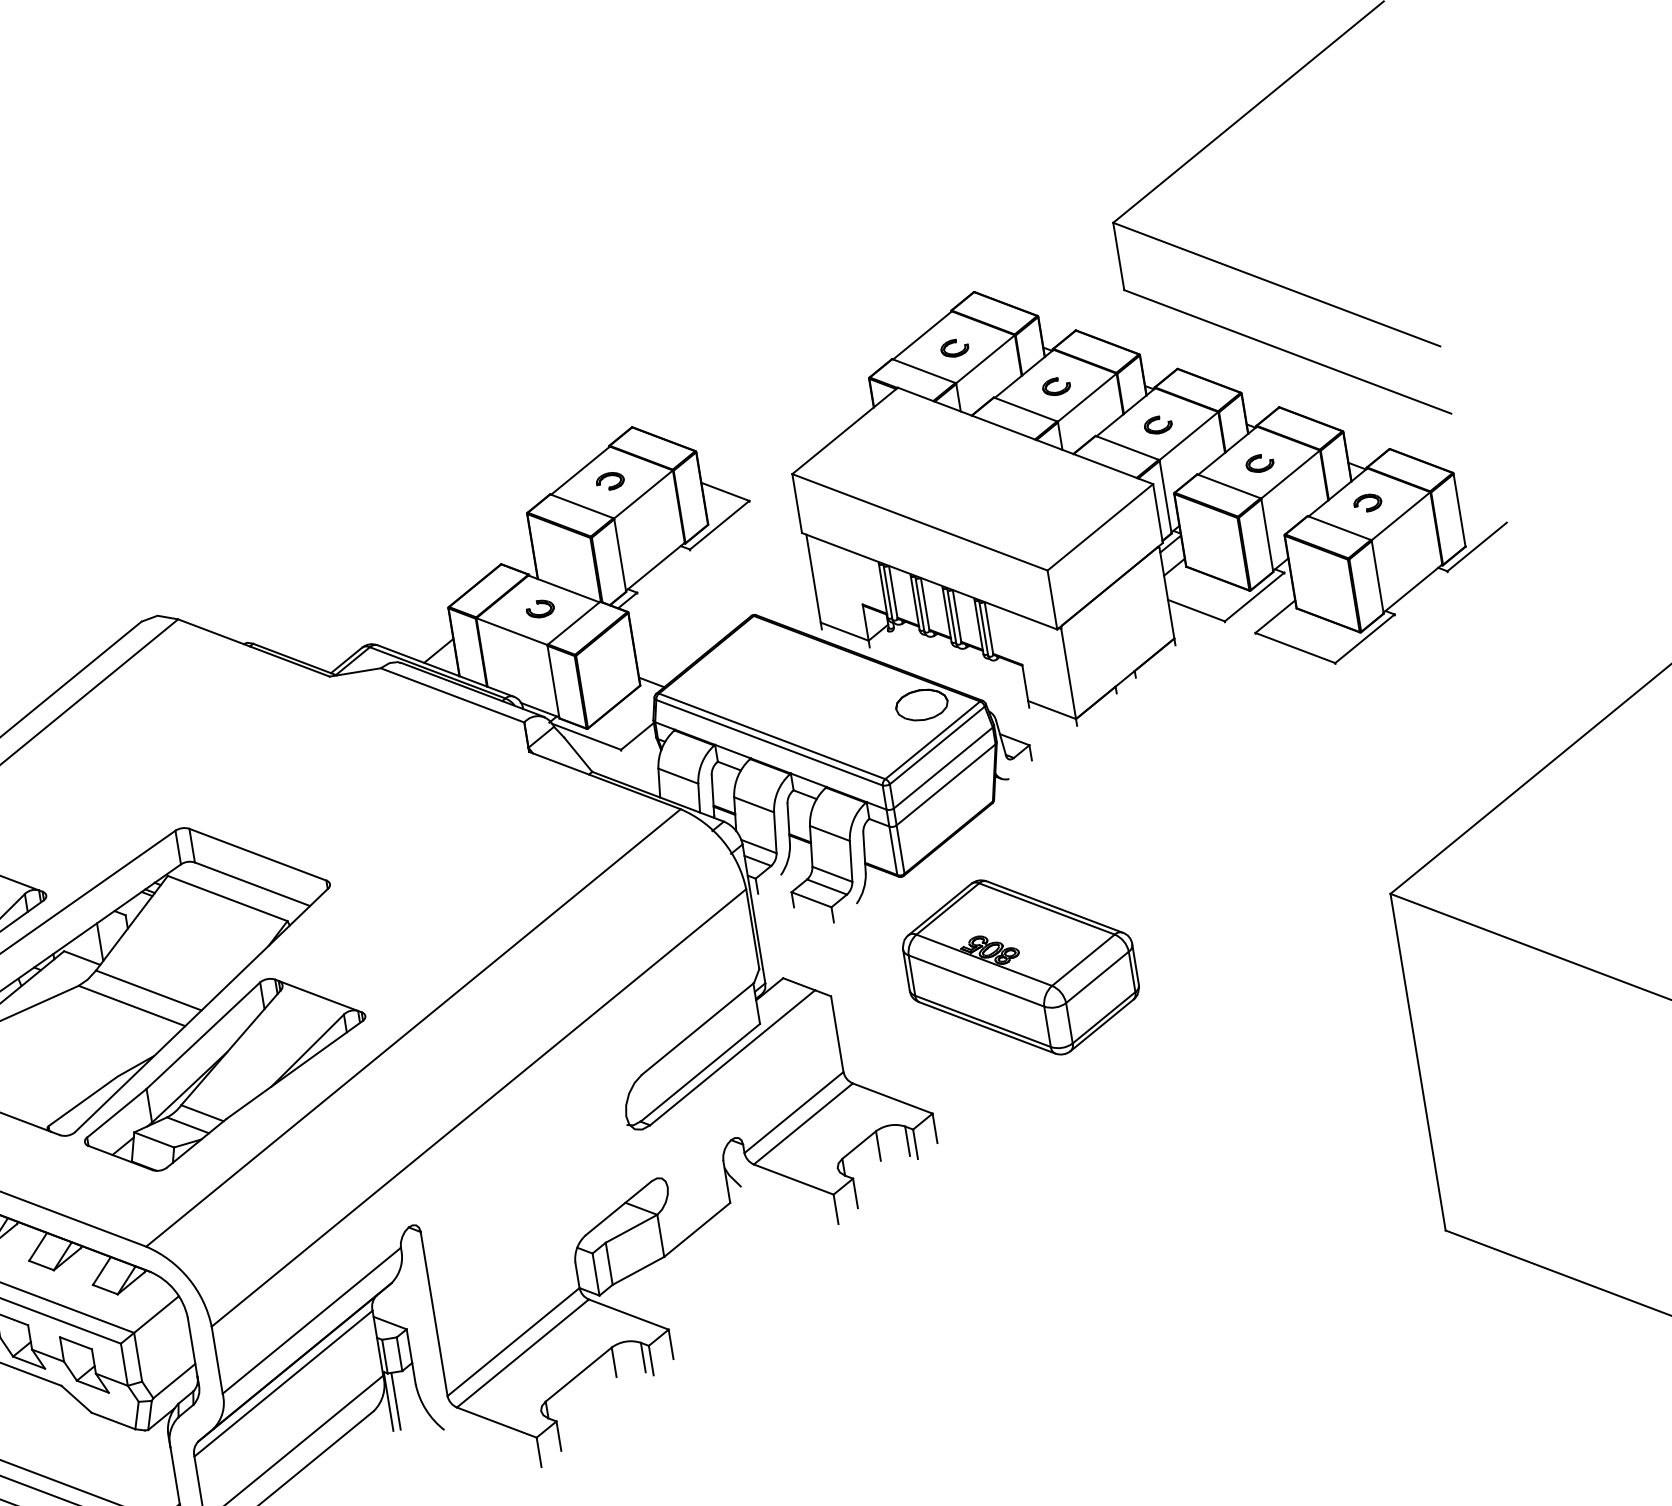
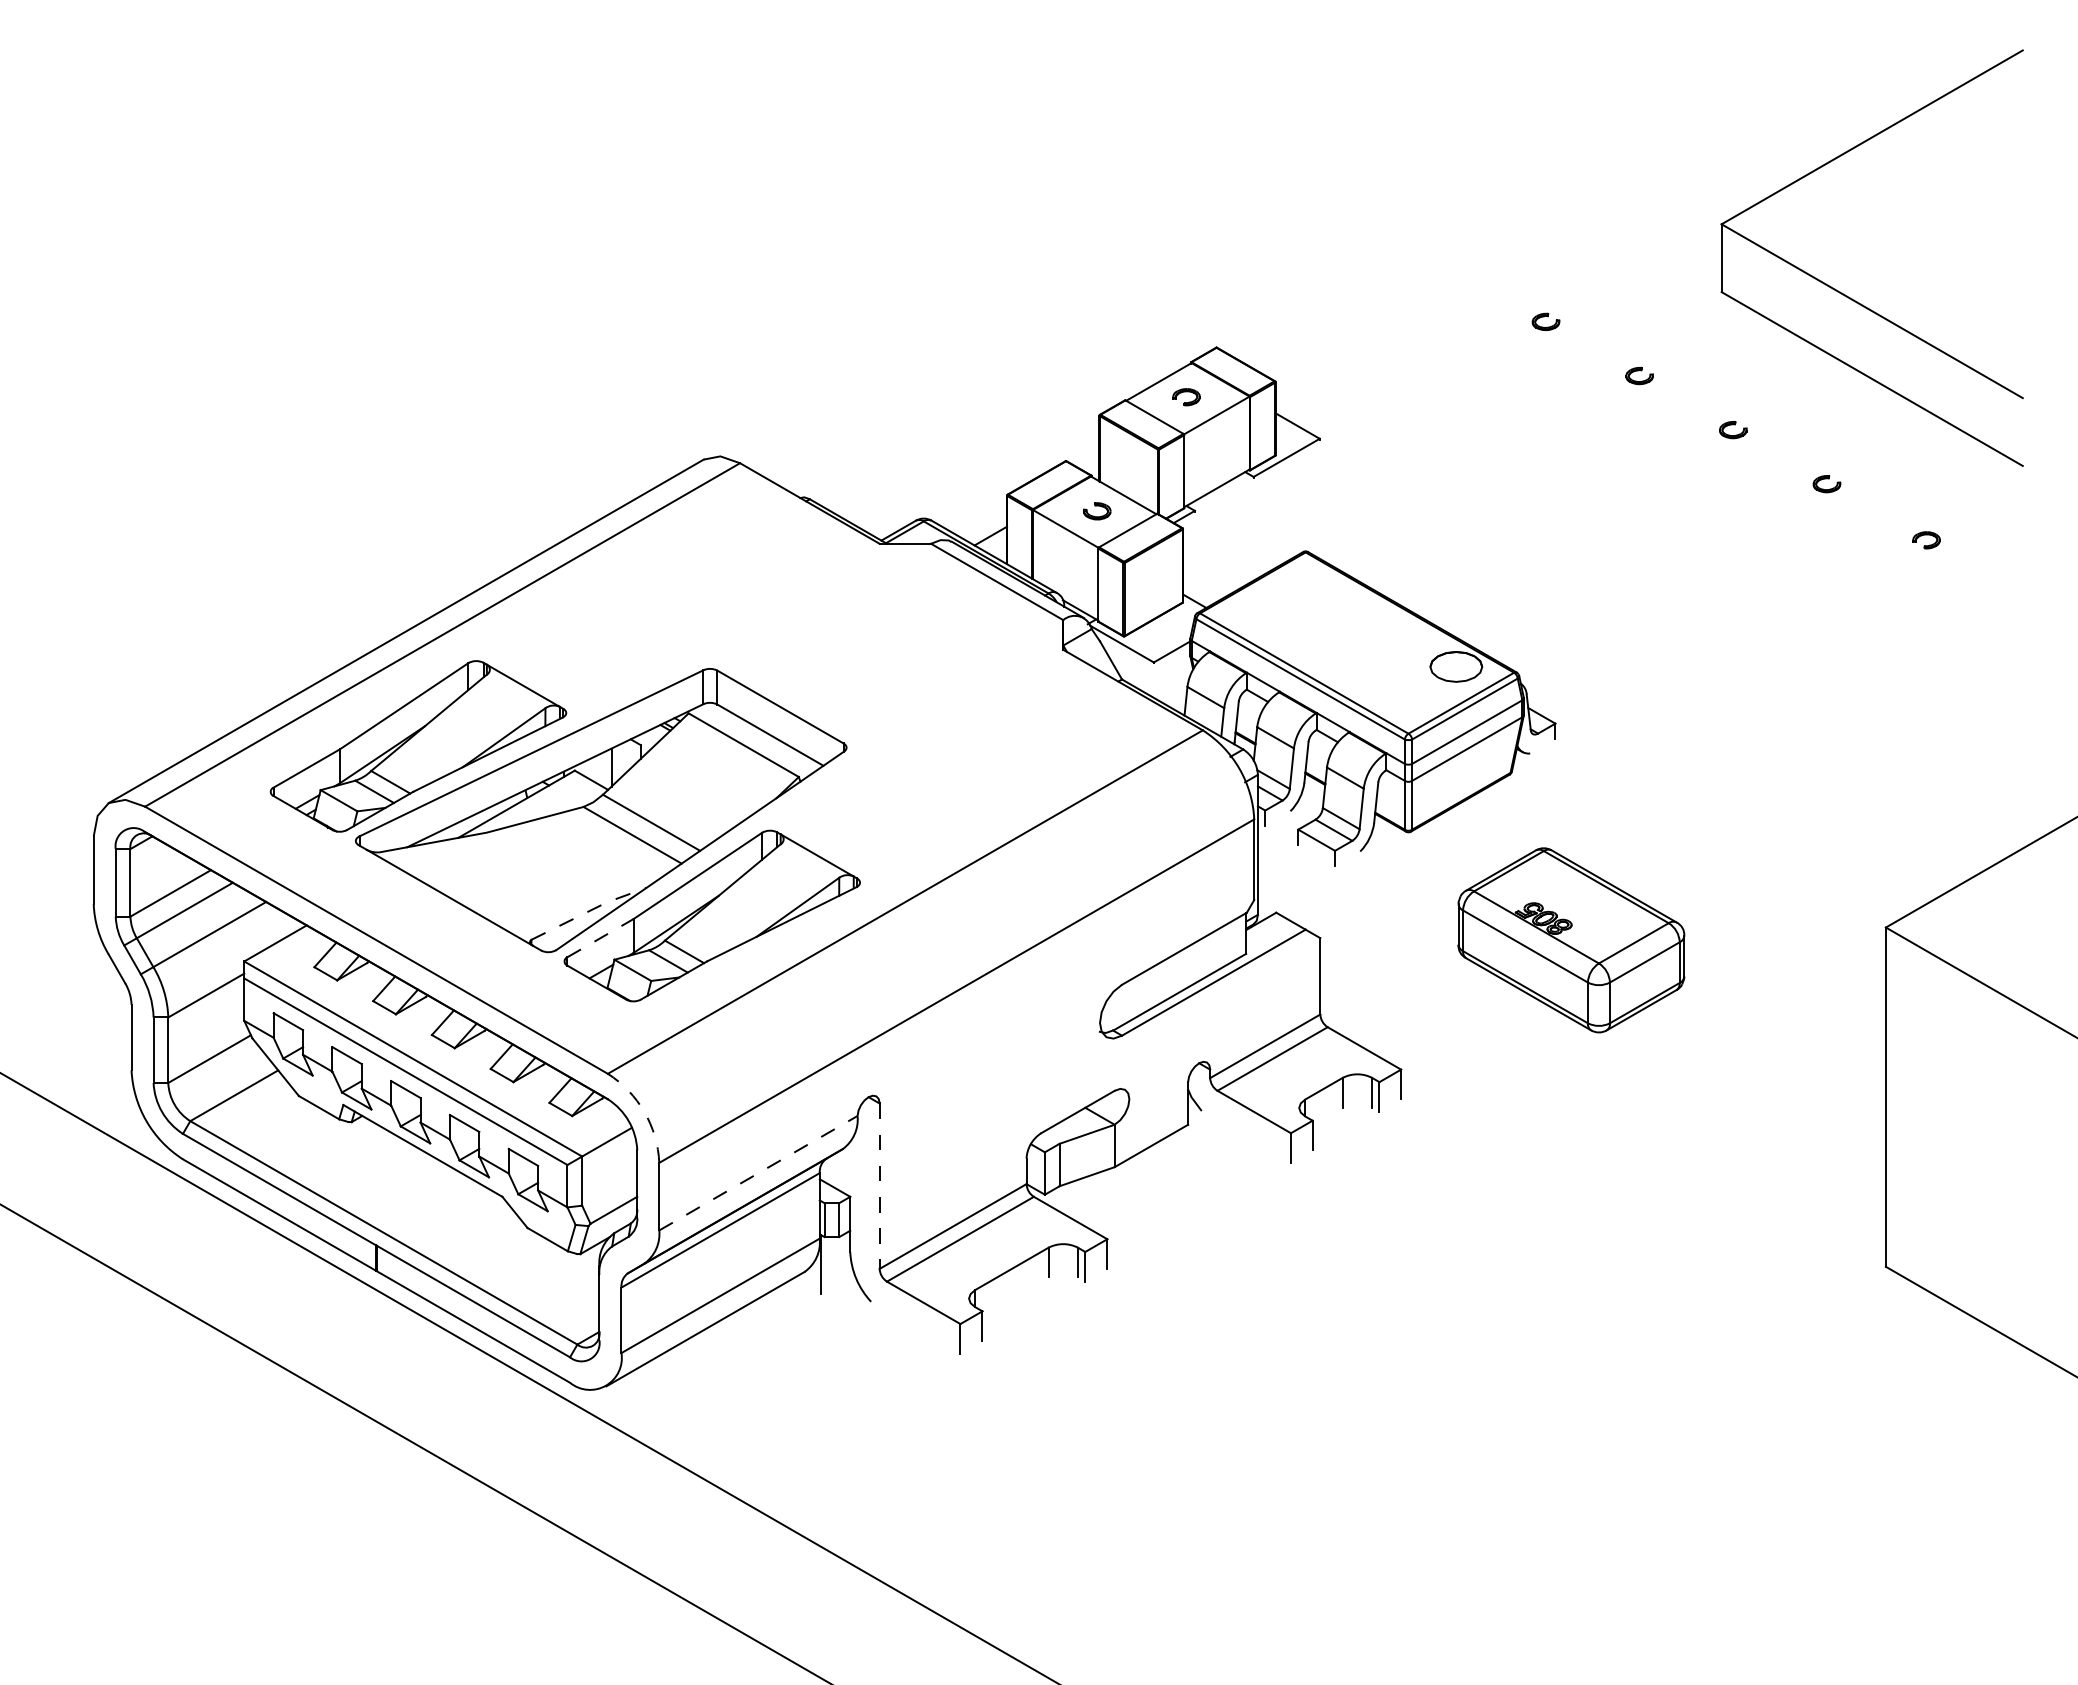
part: (1147, 488) -> (1712, 490), removed
part: (1021, 967) -> (1571, 940), moved
line: (100, 1088) -> (588, 911), solid -> dashed
line: (116, 1112) -> (600, 937), solid -> dashed
arc: (188, 1279) -> (644, 1112), solid -> dashed
line: (434, 1314) -> (879, 1186), solid -> dashed
line: (311, 1320) -> (758, 1172), solid -> dashed
line: (396, 1401) -> (828, 1265), removed

